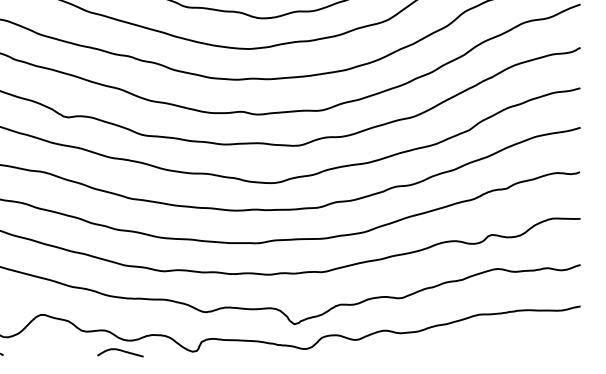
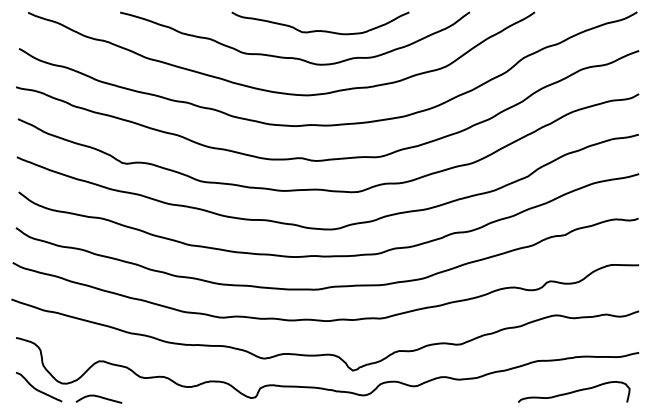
curve: (515, 345) -> (574, 391), added
curve: (119, 351) -> (98, 397), moved

